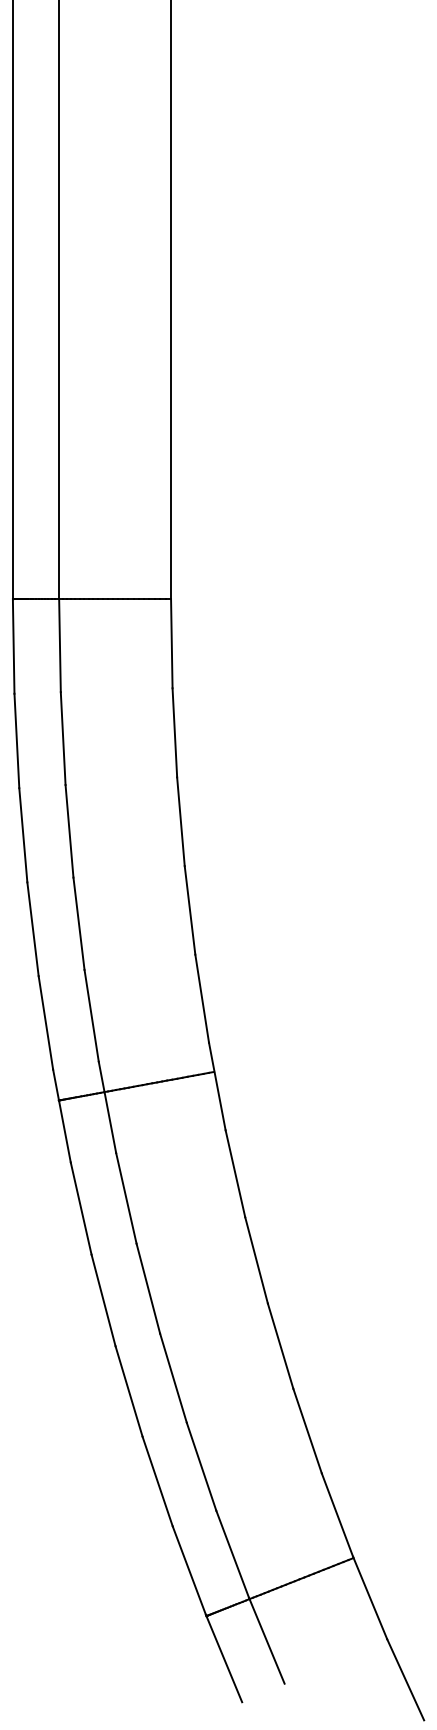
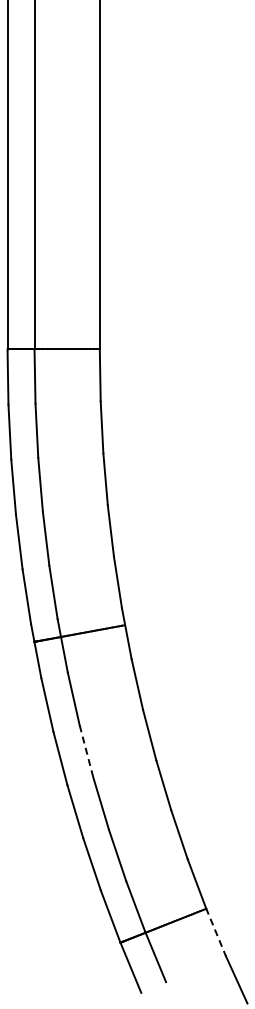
line: (148, 1290) -> (86, 752), solid -> dashed
line: (371, 1598) -> (216, 932), solid -> dashed

